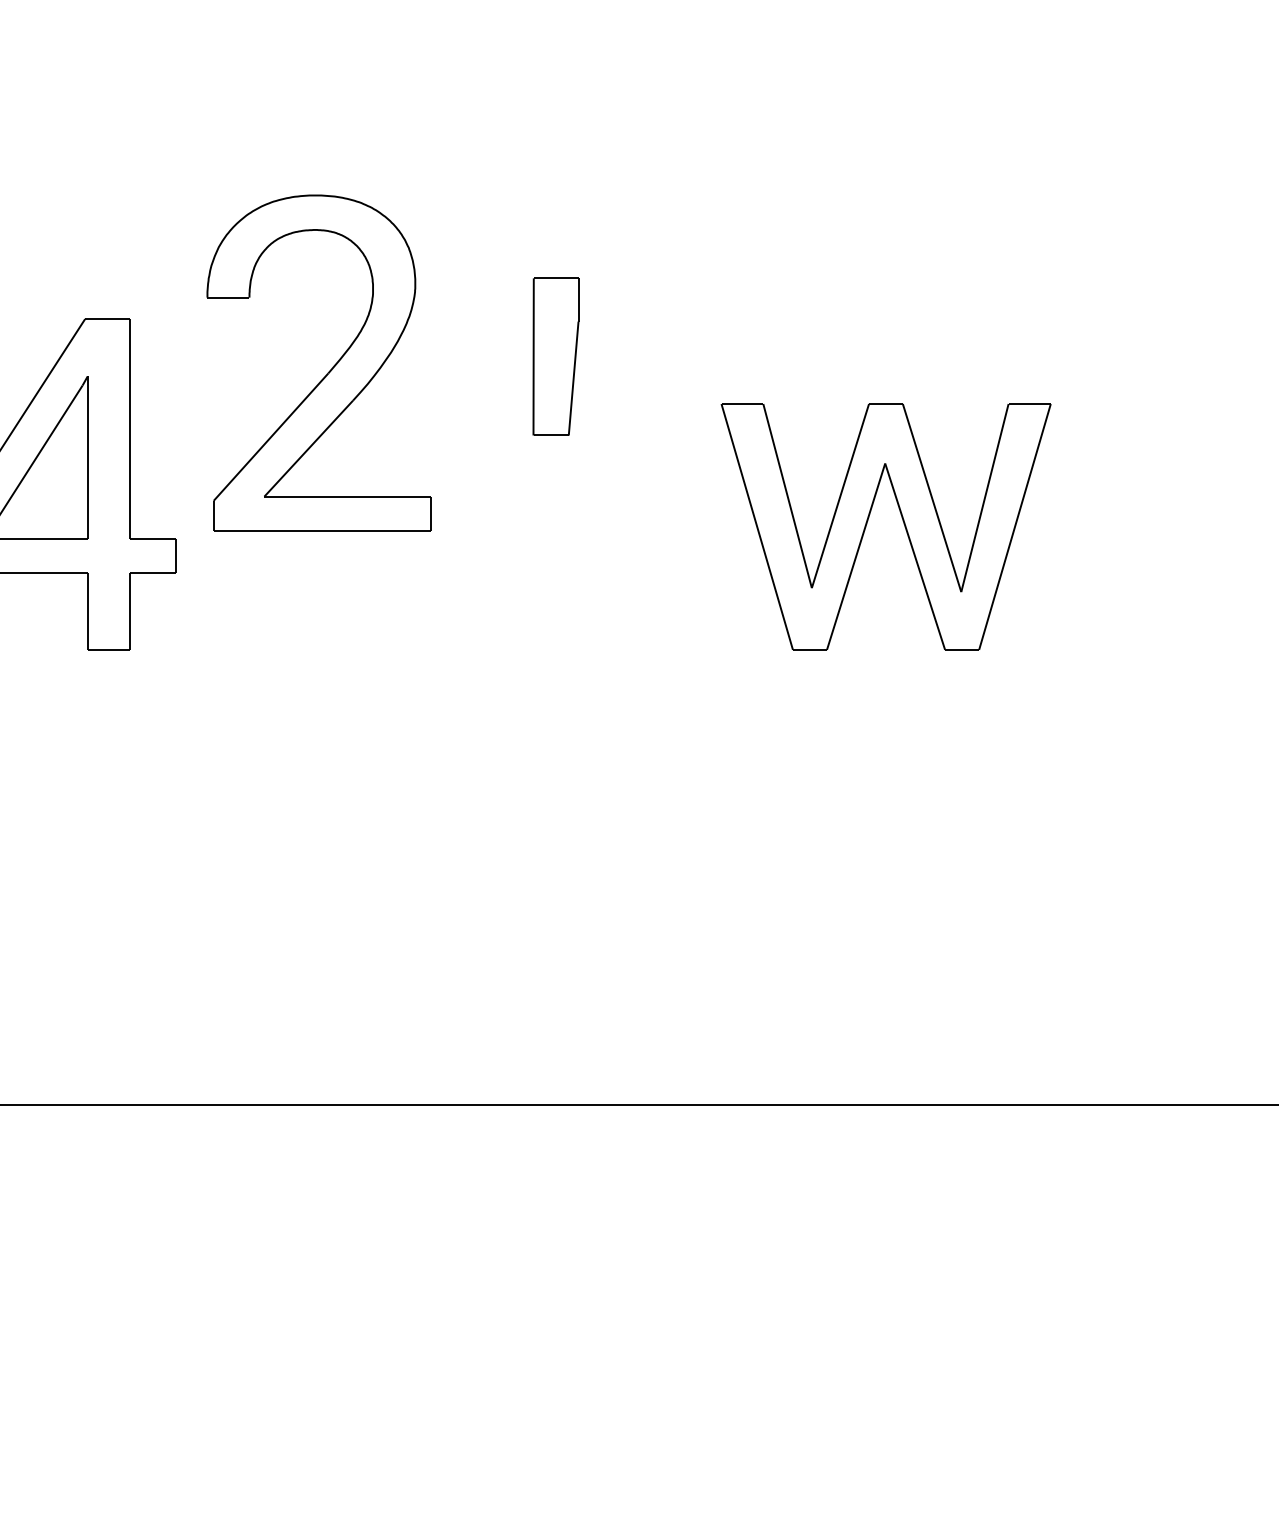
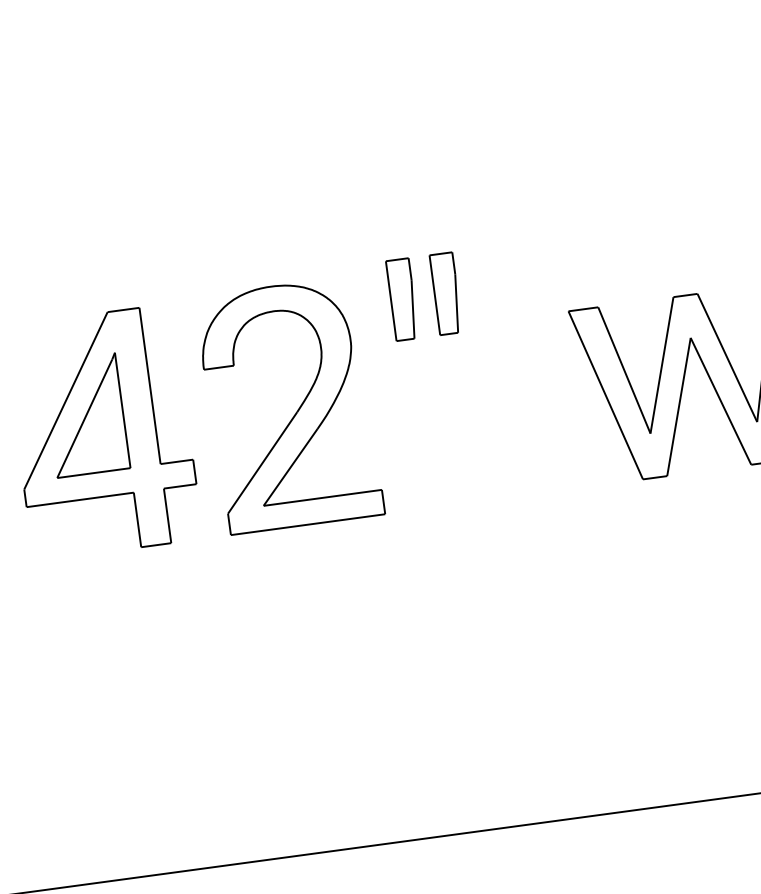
part: (494, 356) -> (402, 299), added
part: (555, 356) -> (445, 293), size x0.71
part: (328, 371) -> (297, 410), moved

